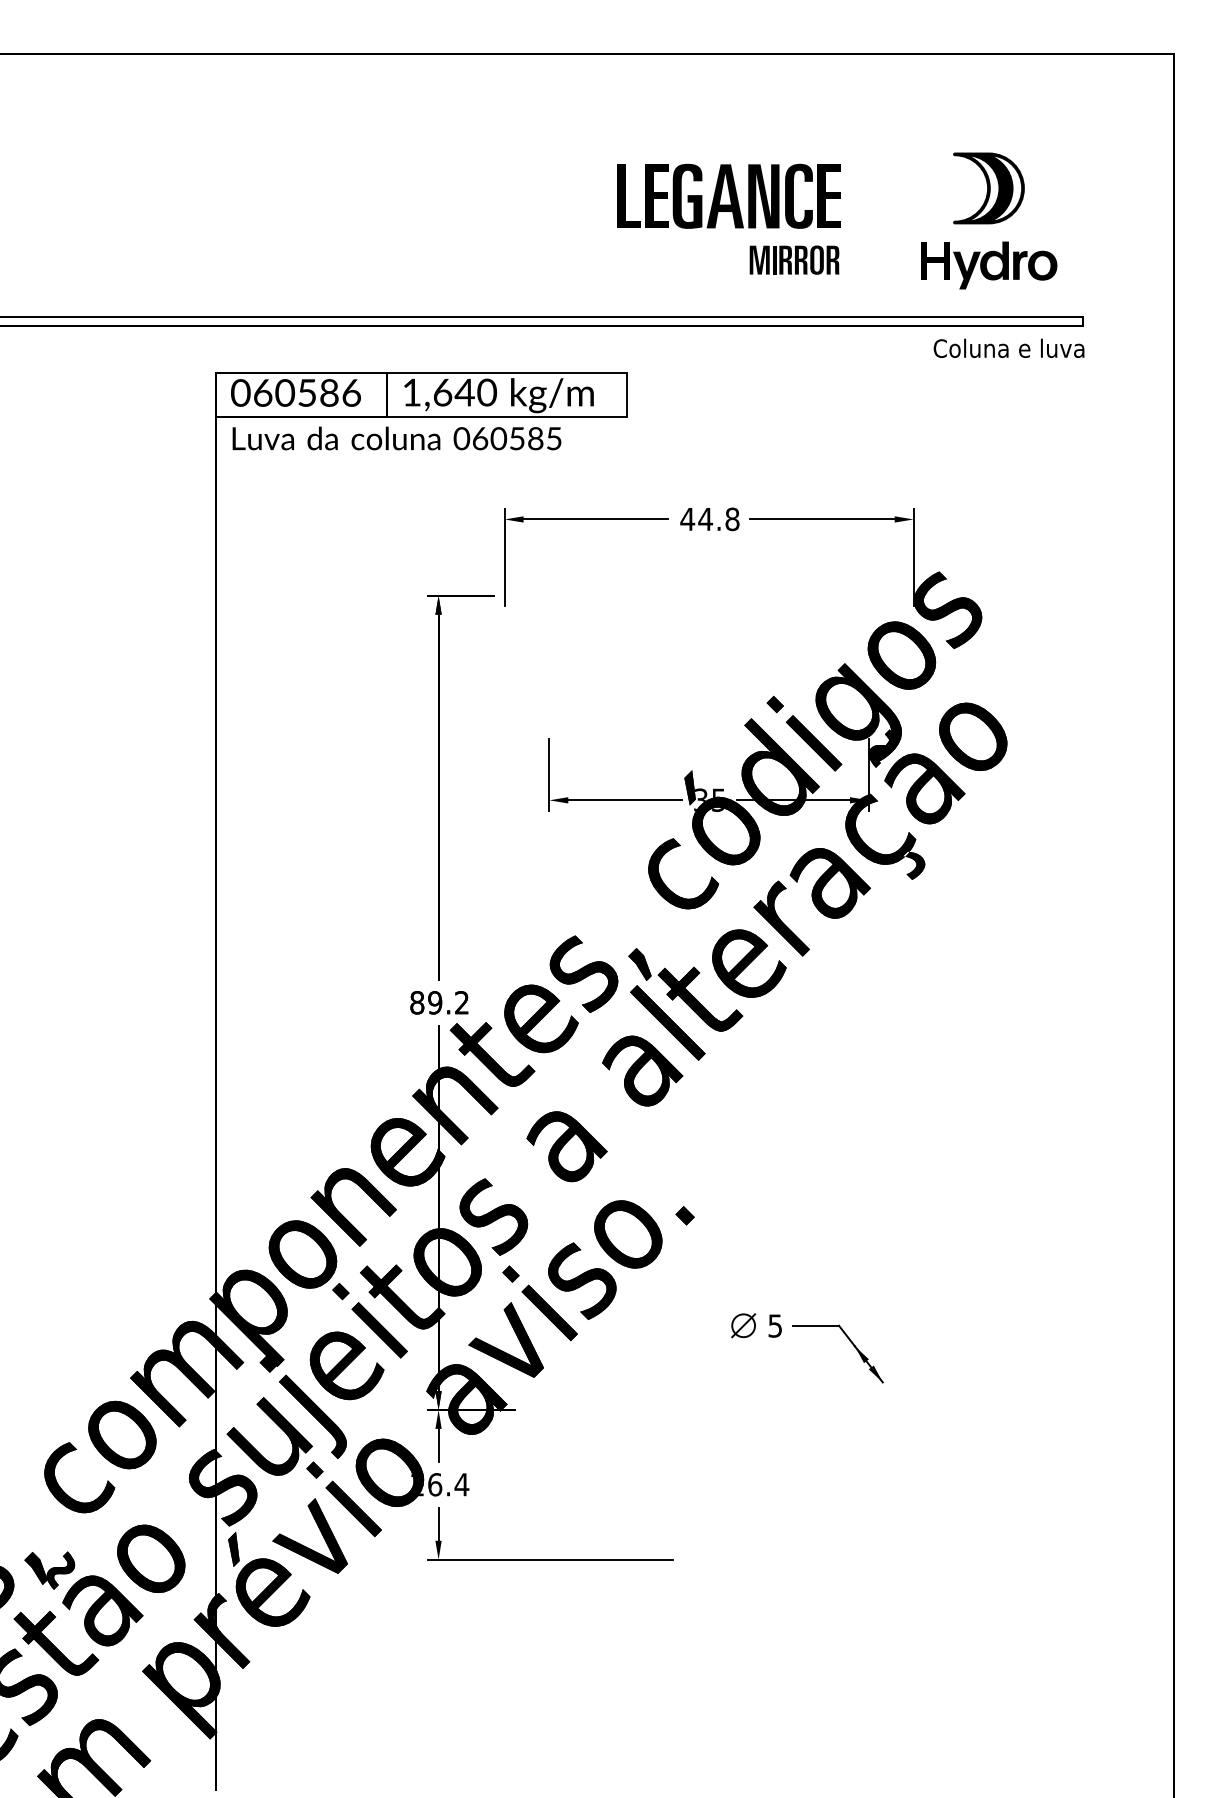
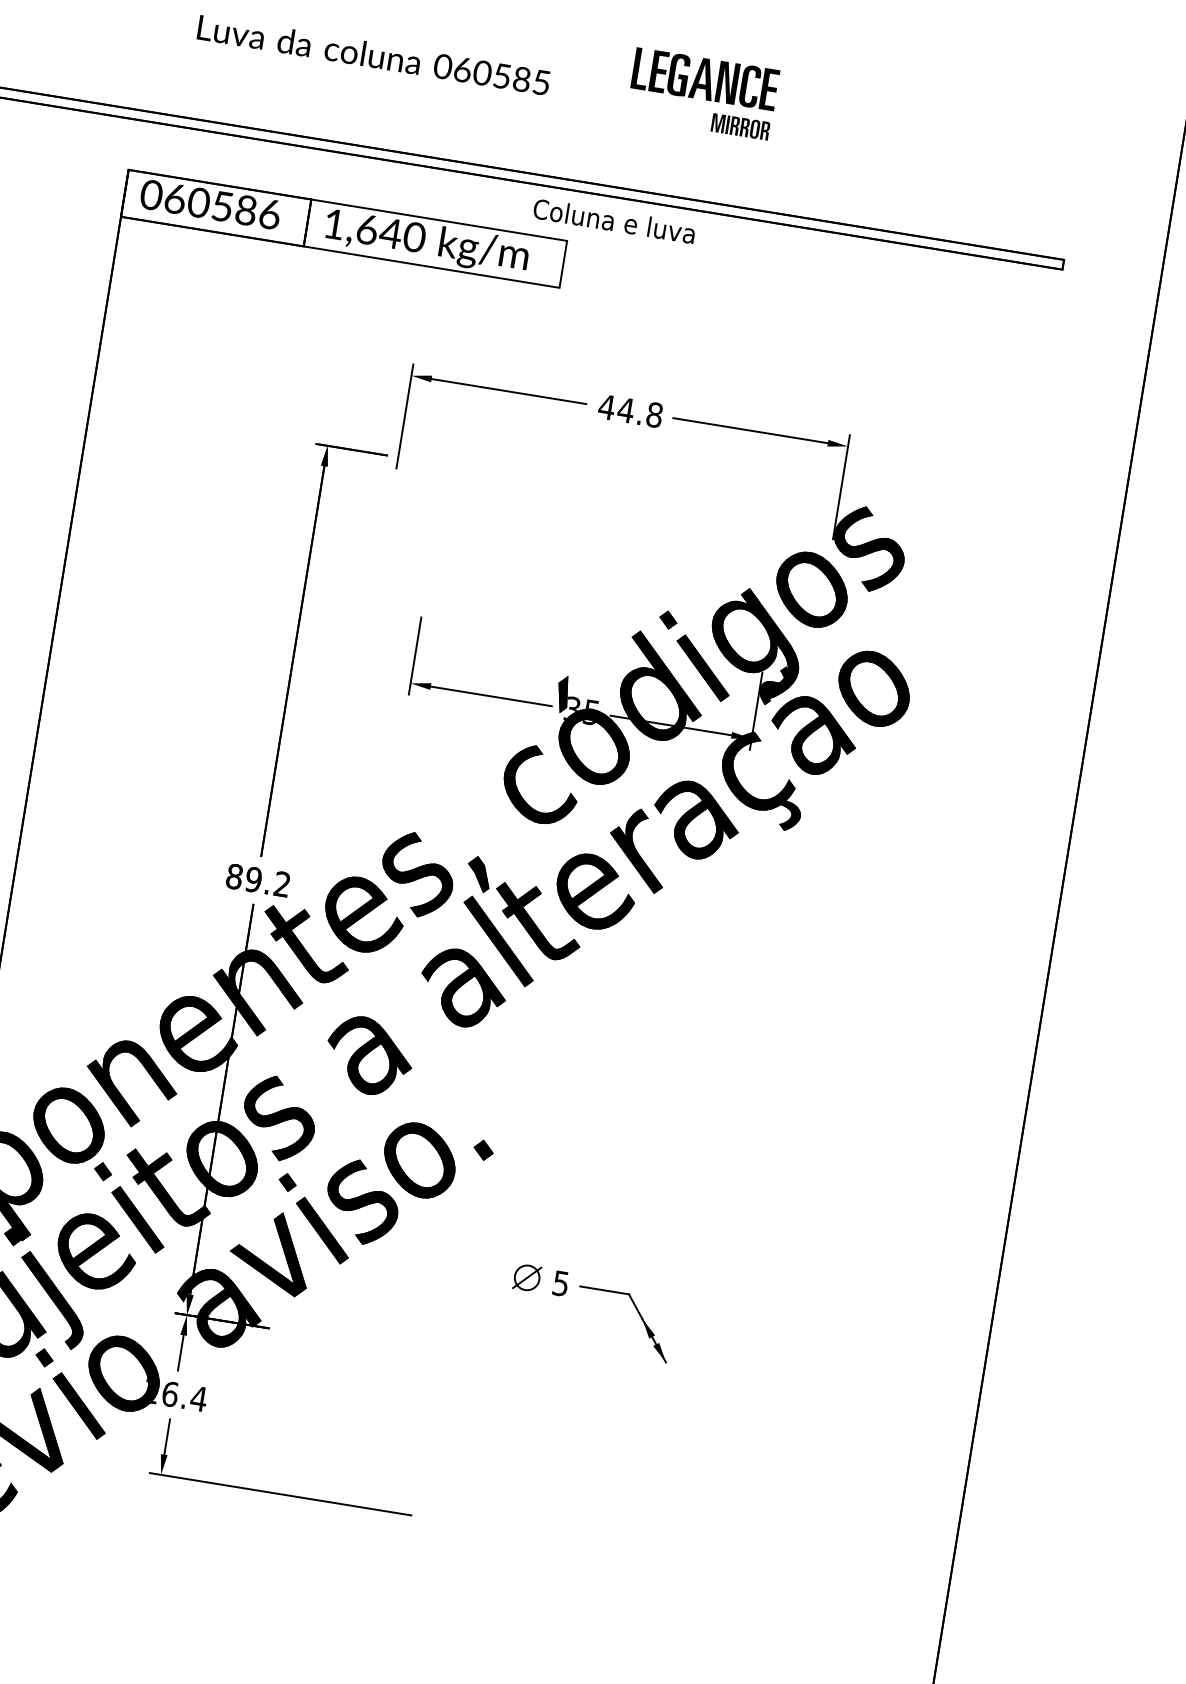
part: (728, 218) -> (702, 93), size x0.6
part: (989, 220) -> (980, 140), removed
text: (1008, 347) -> (613, 220), moved
text: (396, 438) -> (373, 55), moved

